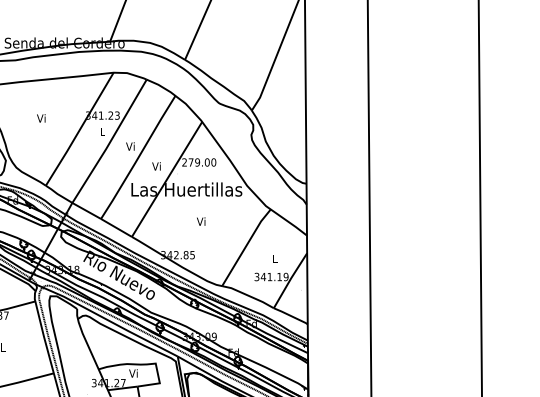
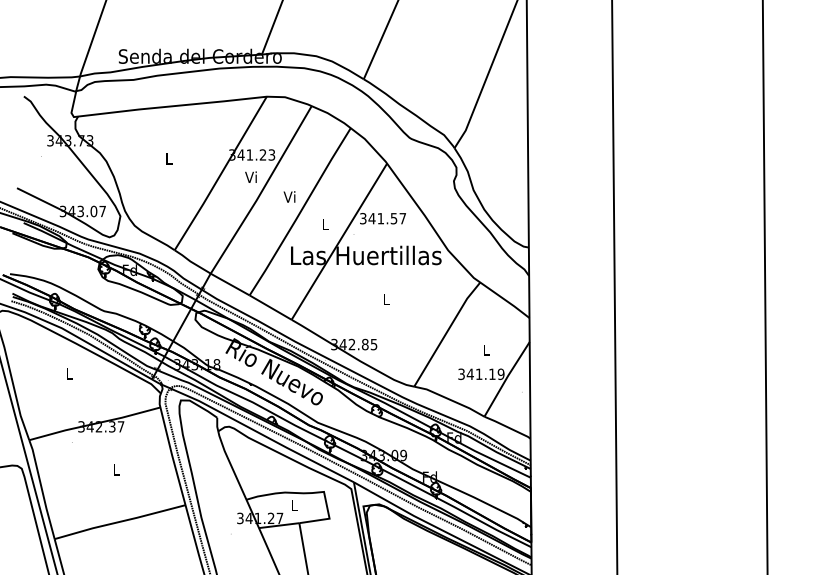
text: (41, 118) -> (168, 158), Vi -> L
text: (101, 131) -> (250, 176), L -> Vi
text: (199, 162) -> (383, 218), 279.00 -> 341.57
text: (156, 166) -> (324, 223), Vi -> L
text: (201, 221) -> (385, 298), Vi -> L
text: (133, 373) -> (293, 505), Vi -> L

